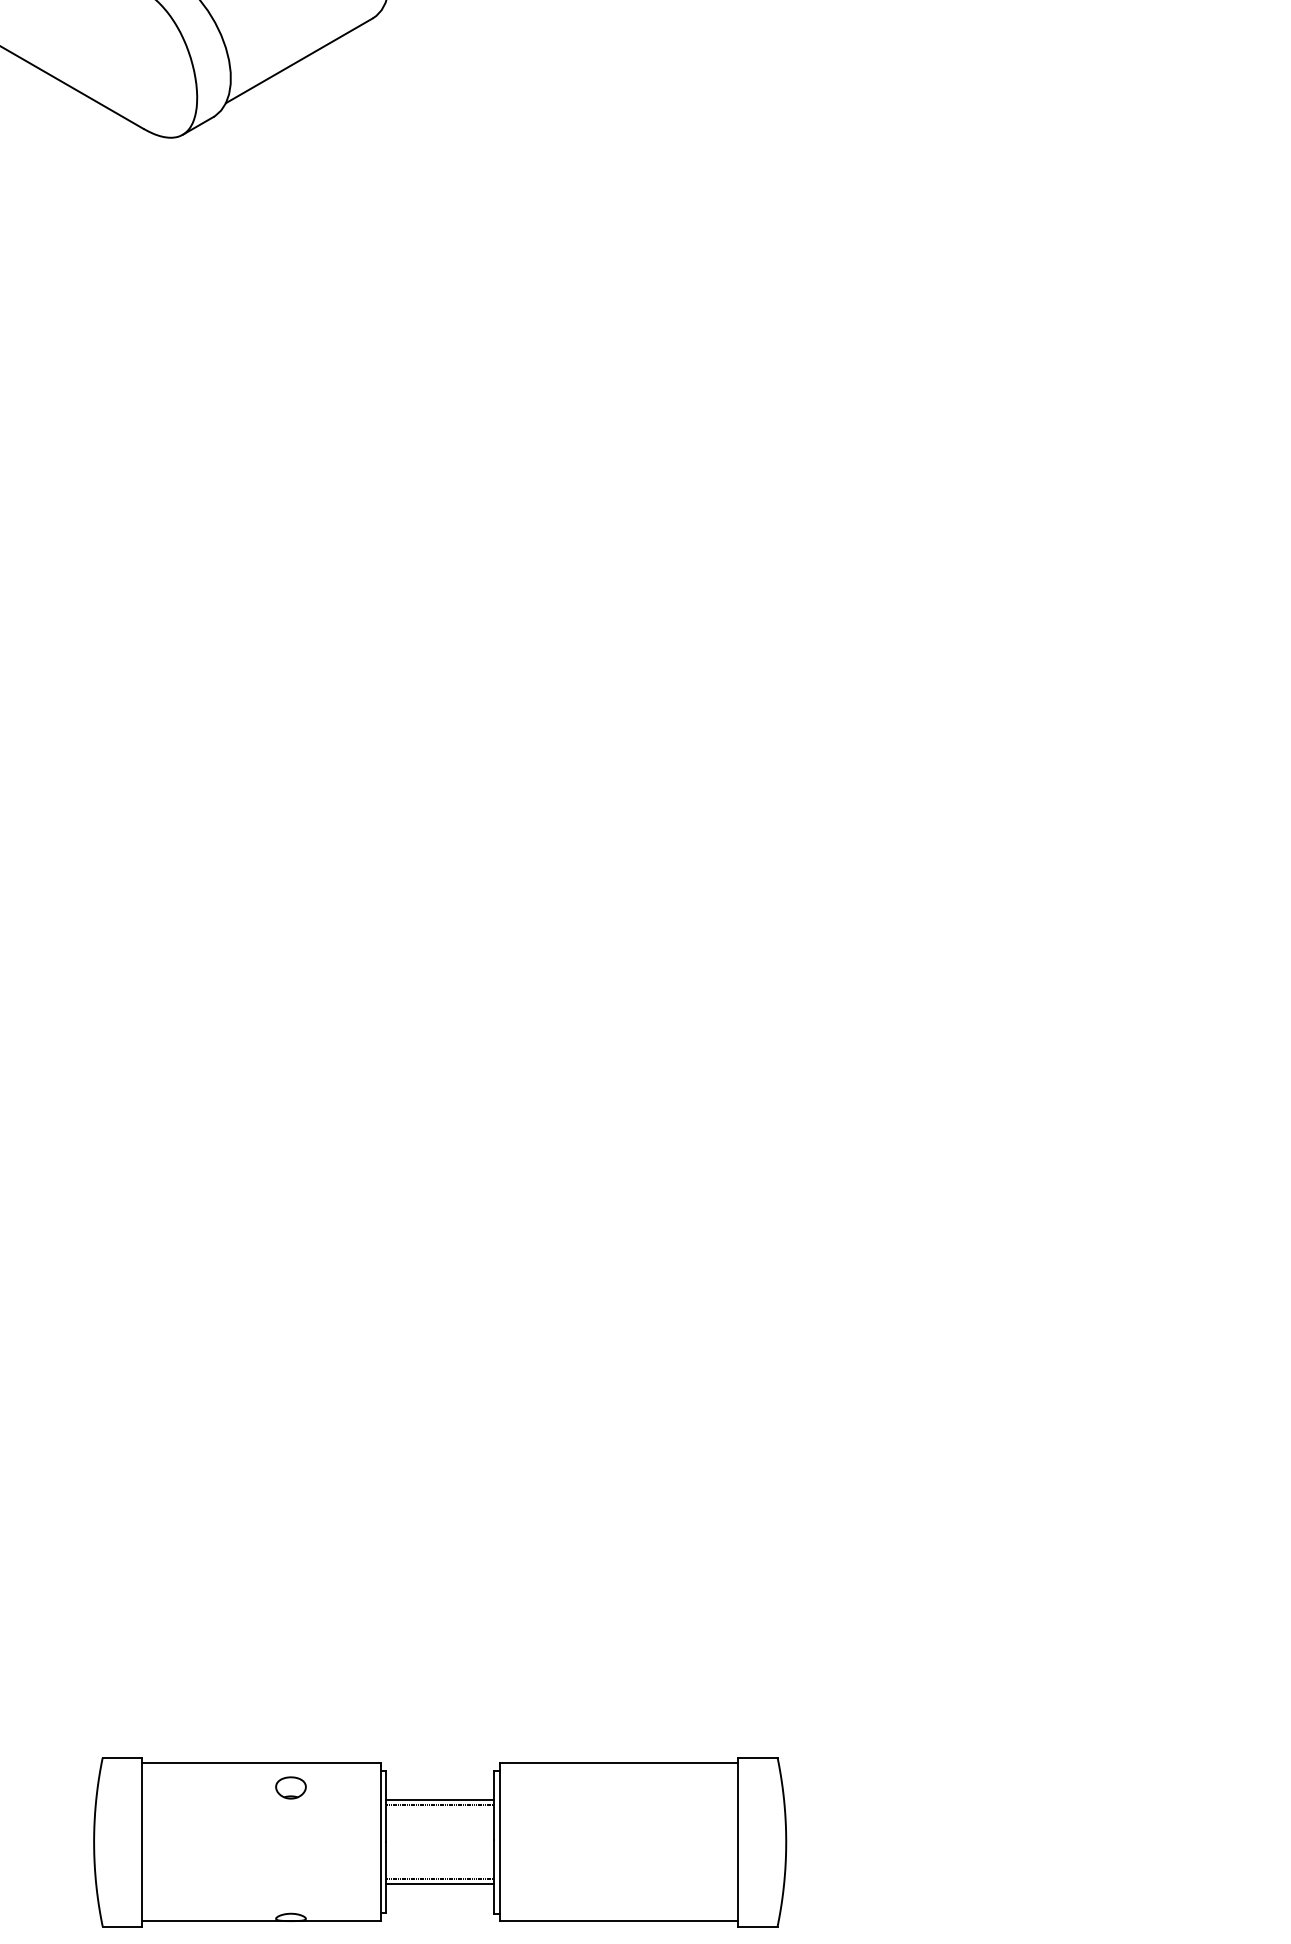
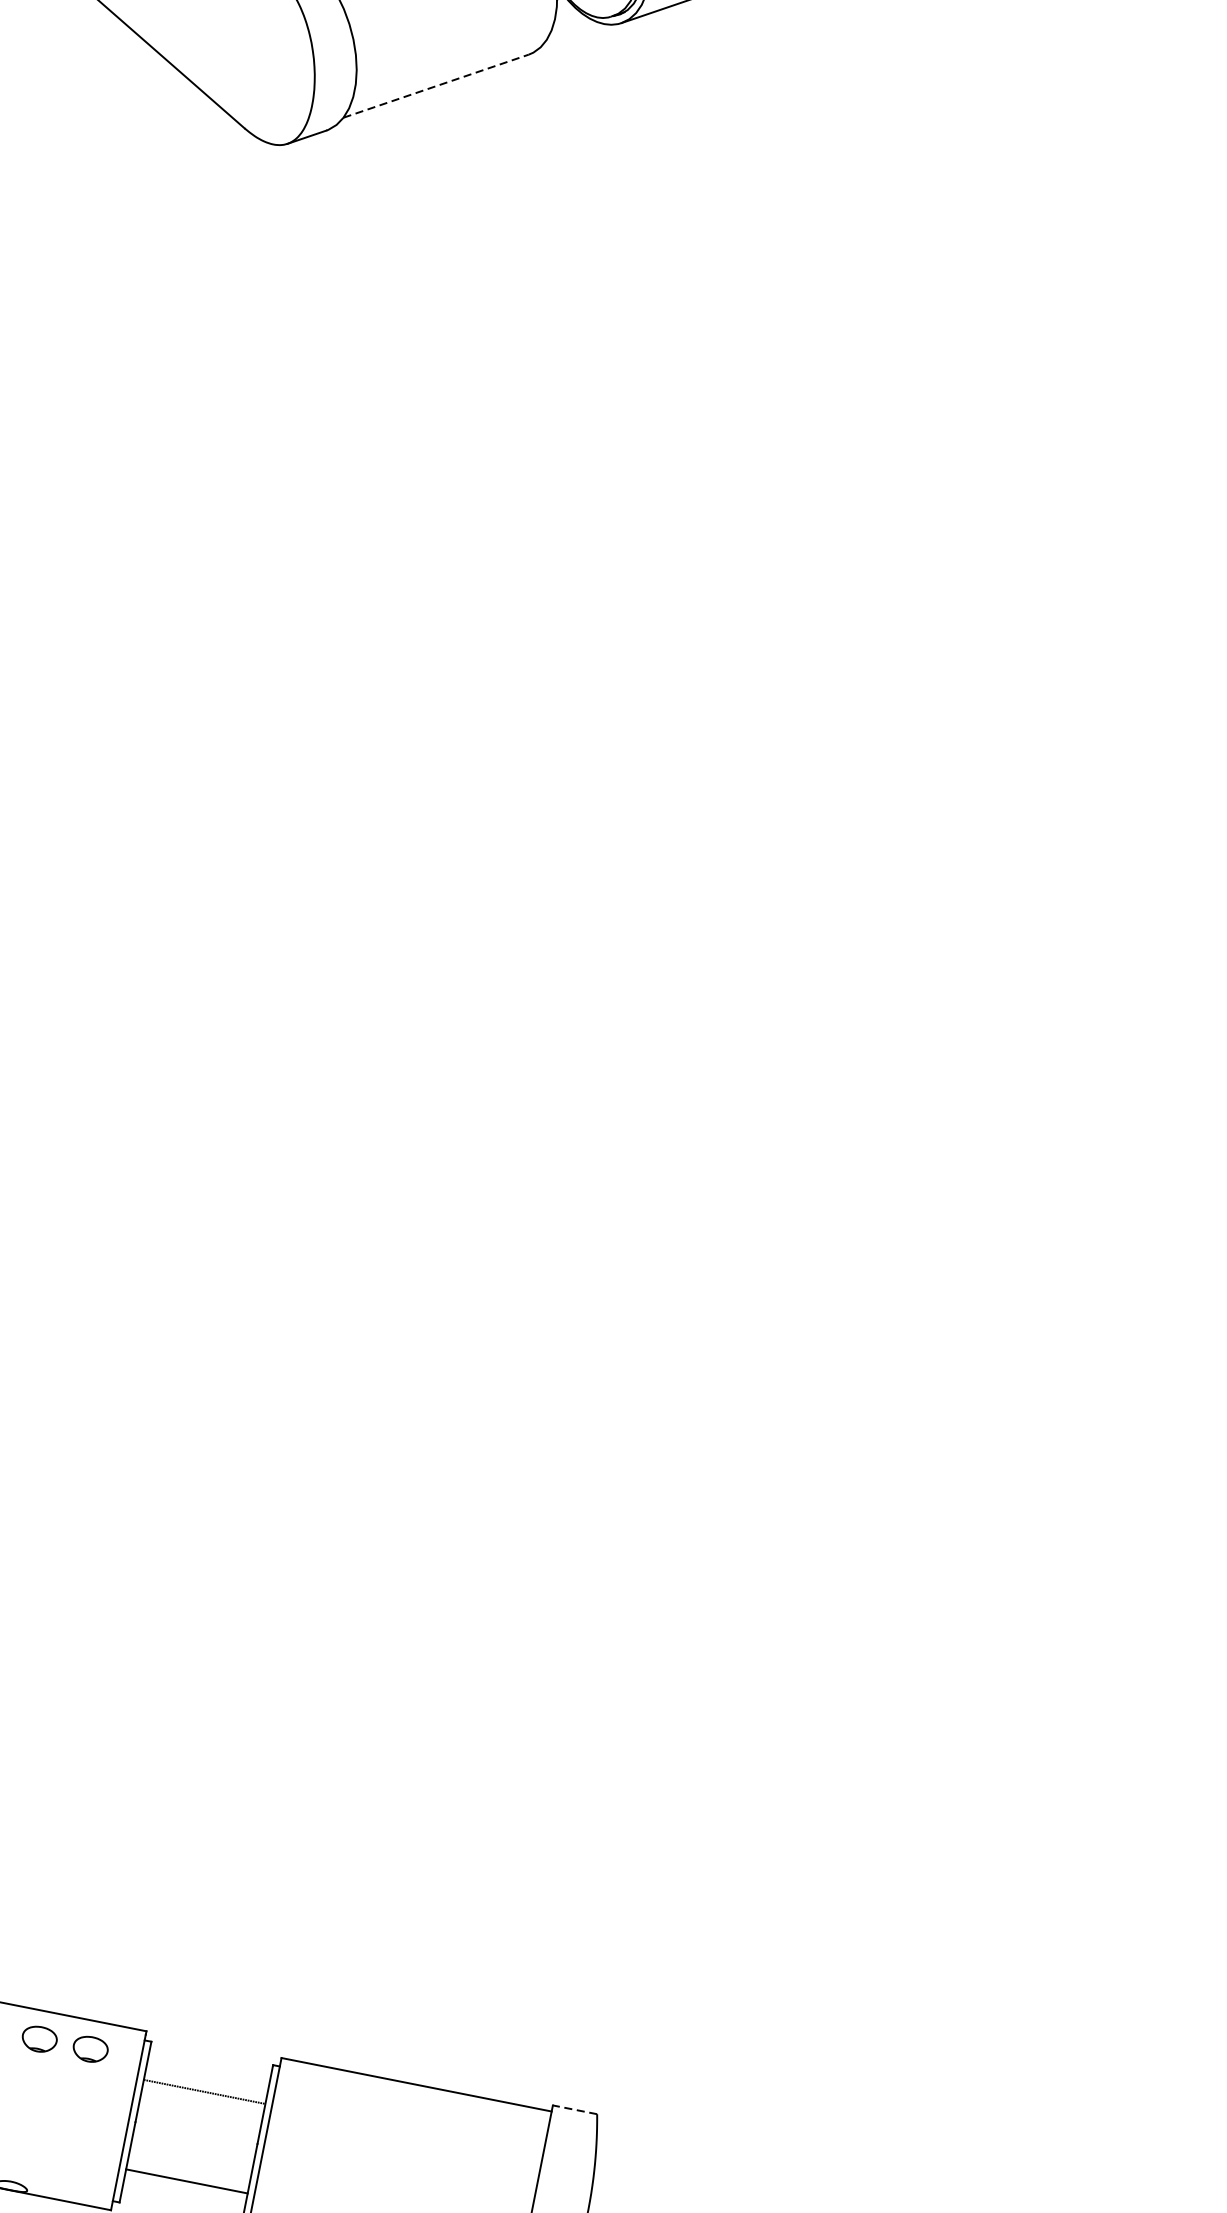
line: (299, 60) -> (436, 85), solid -> dashed
line: (758, 1757) -> (575, 2109), solid -> dashed
part: (335, 1787) -> (90, 2048), added
line: (439, 1800) -> (204, 2086), removed
line: (439, 1879) -> (187, 2176), removed

